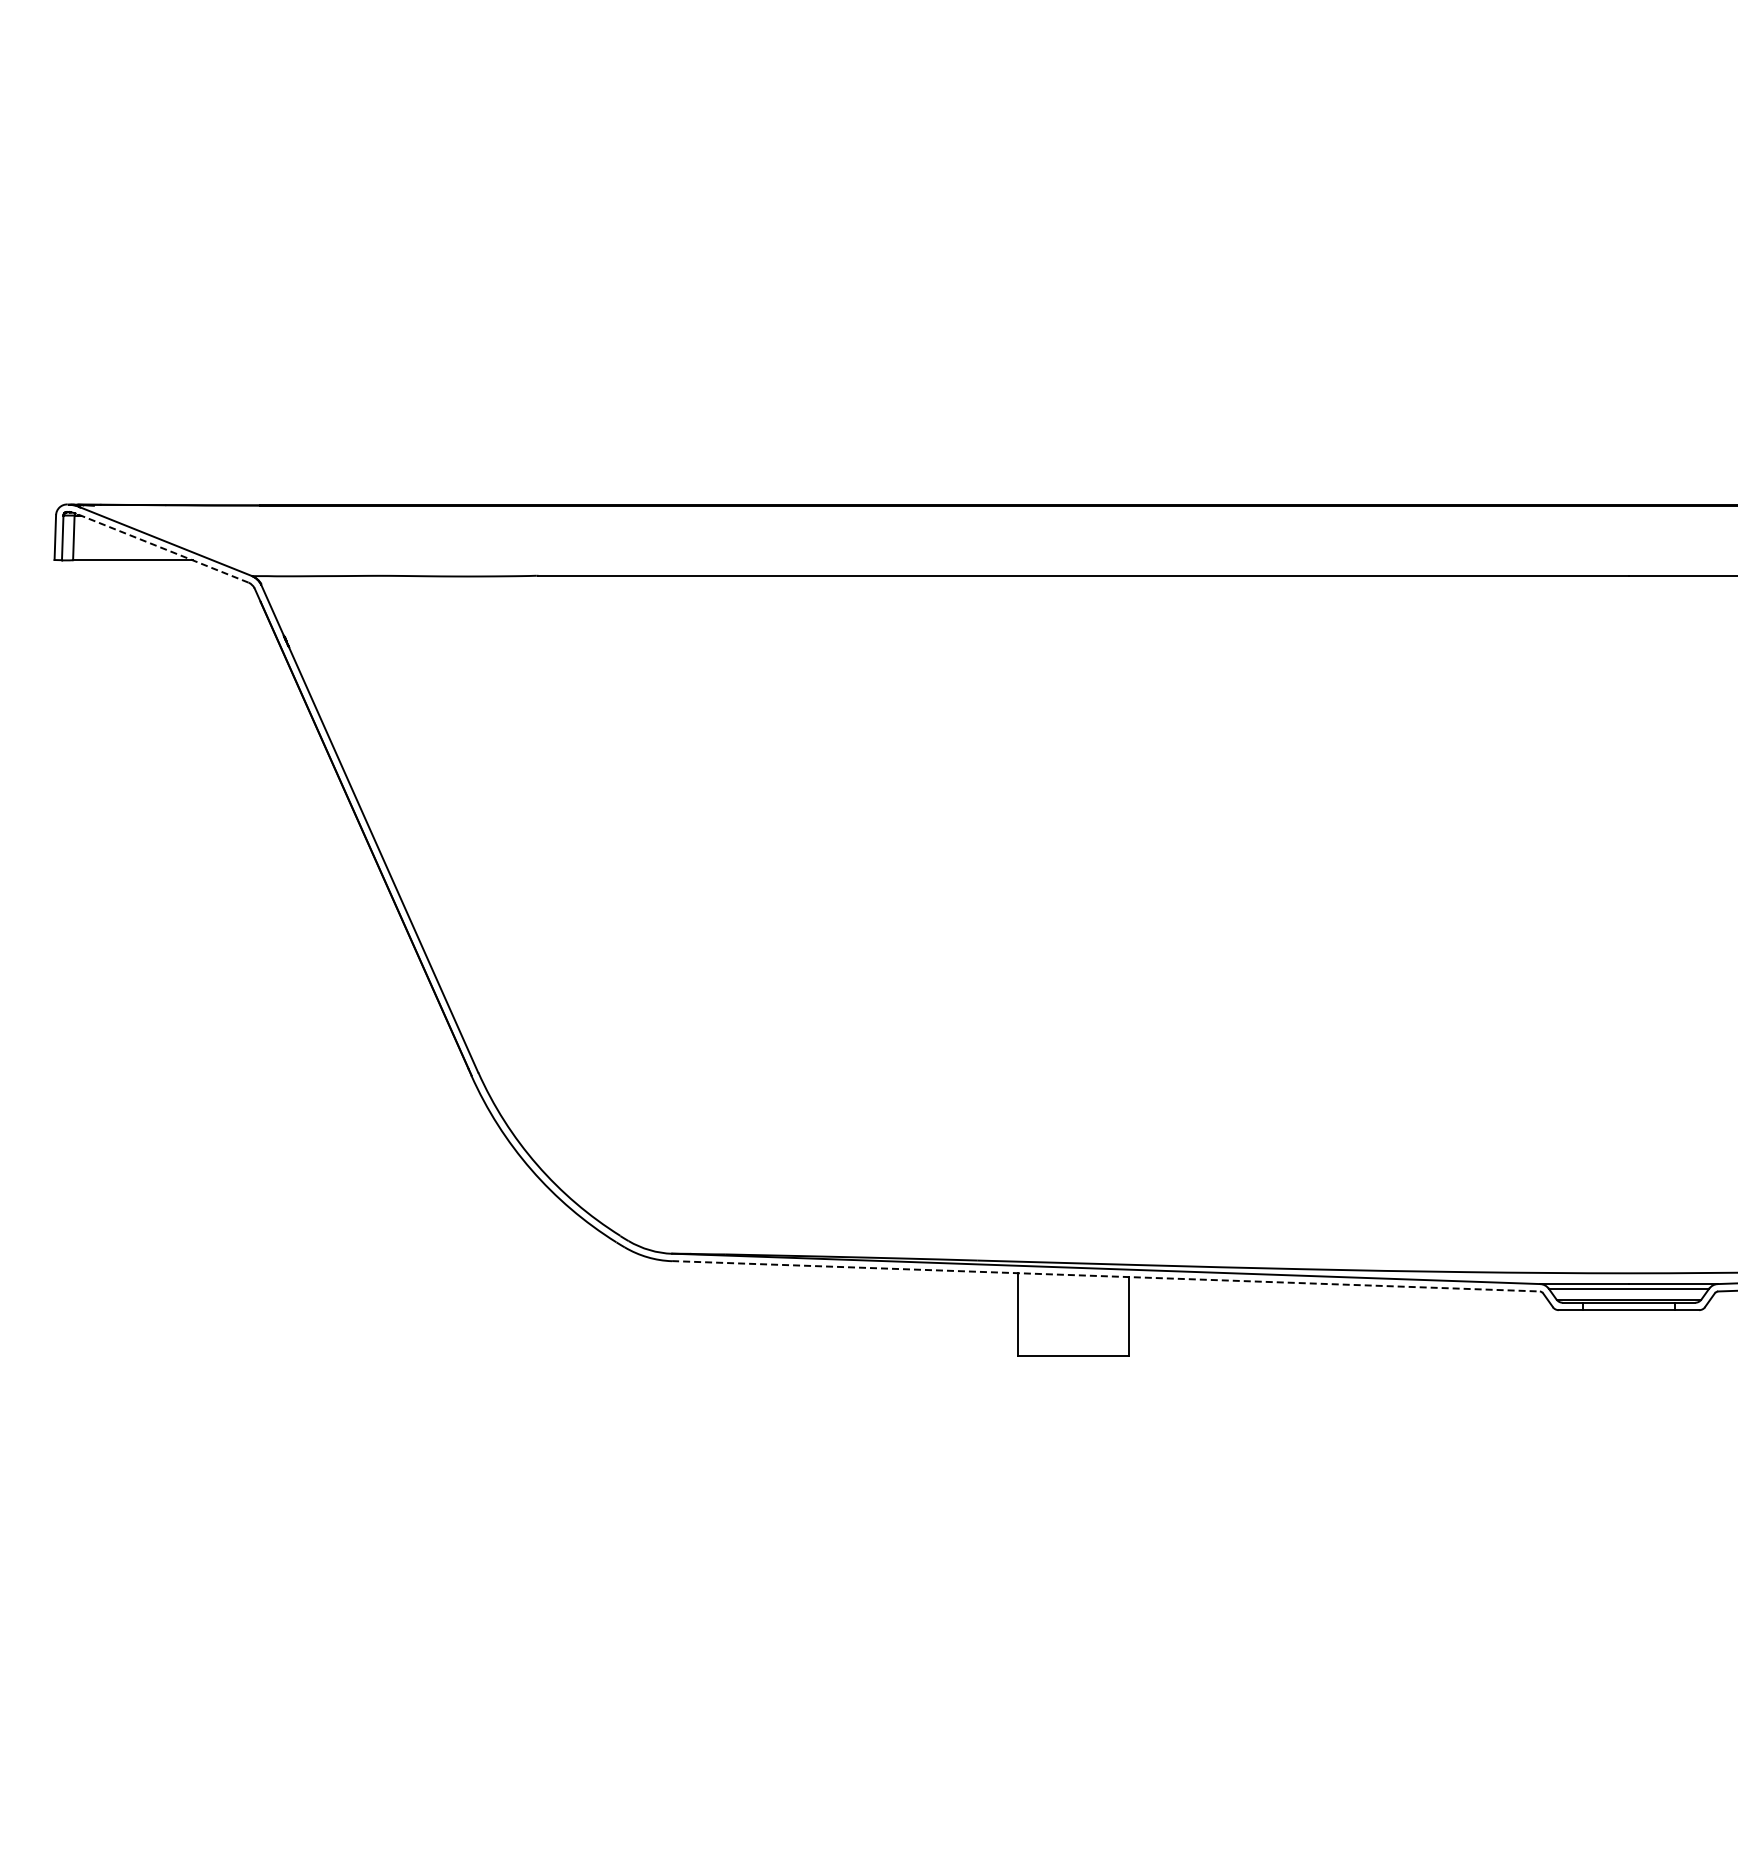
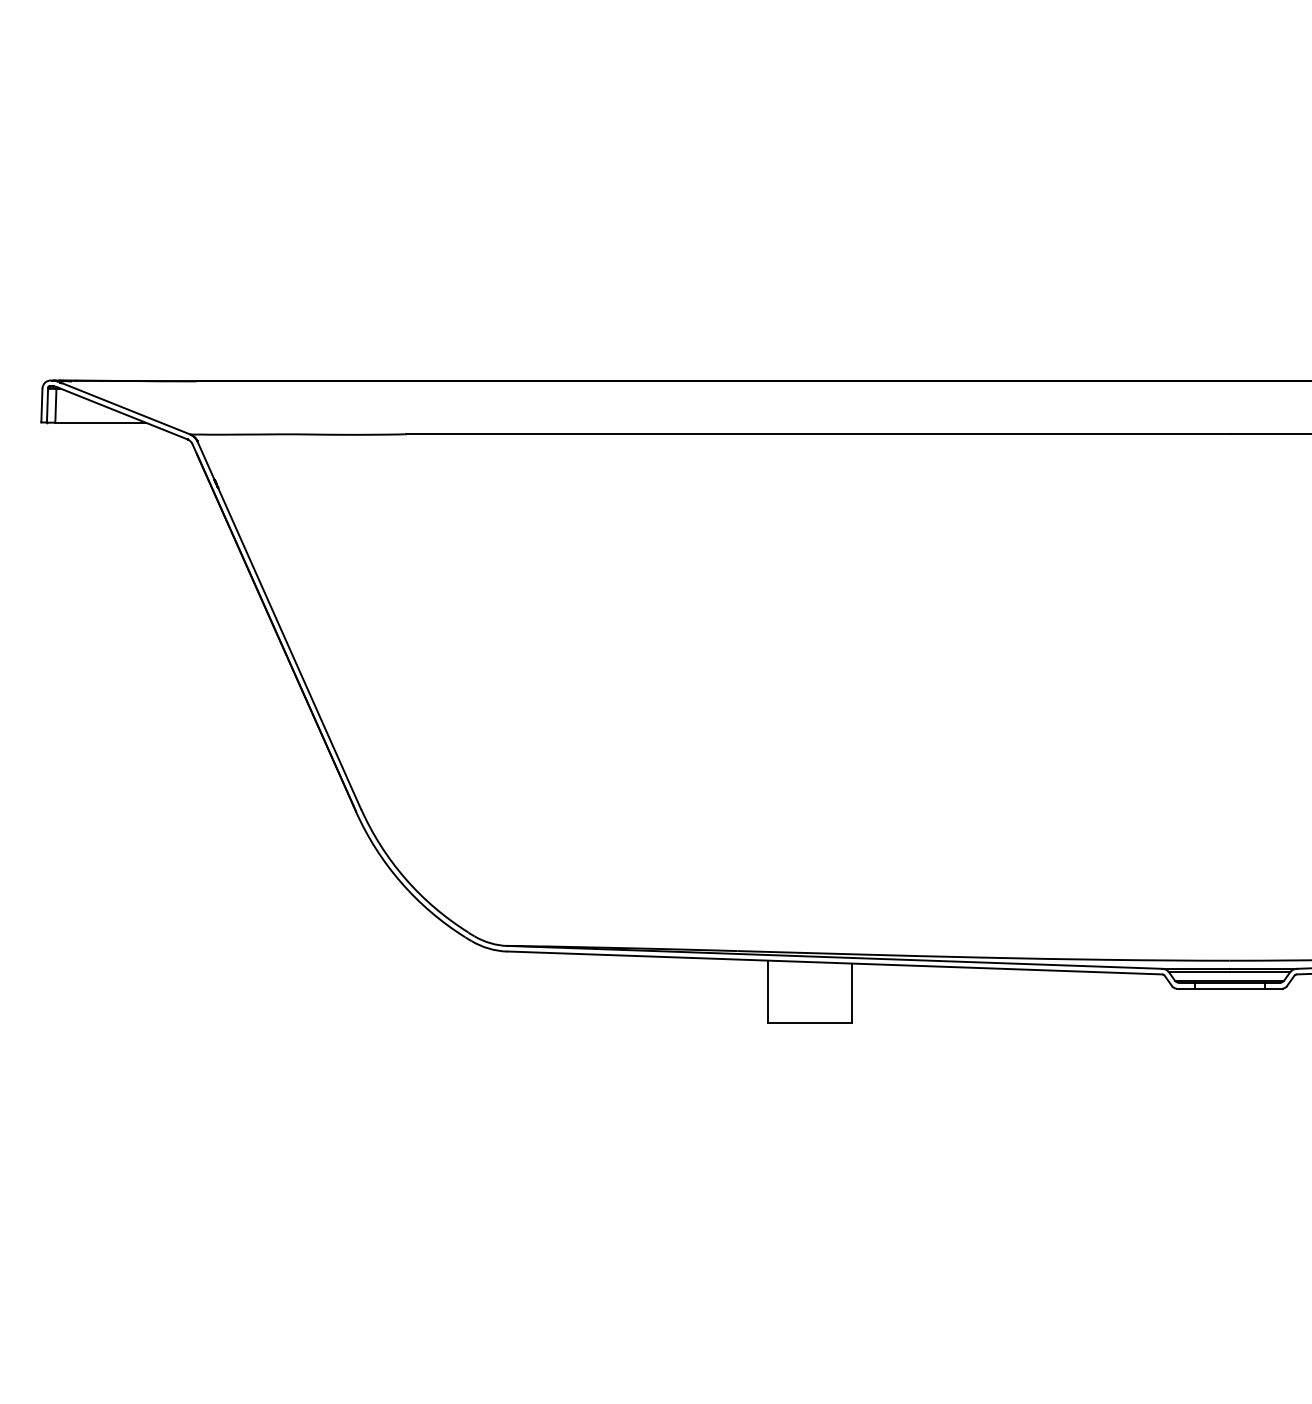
line: (162, 548) -> (122, 413), dashed -> solid
line: (1106, 1276) -> (835, 963), dashed -> solid

